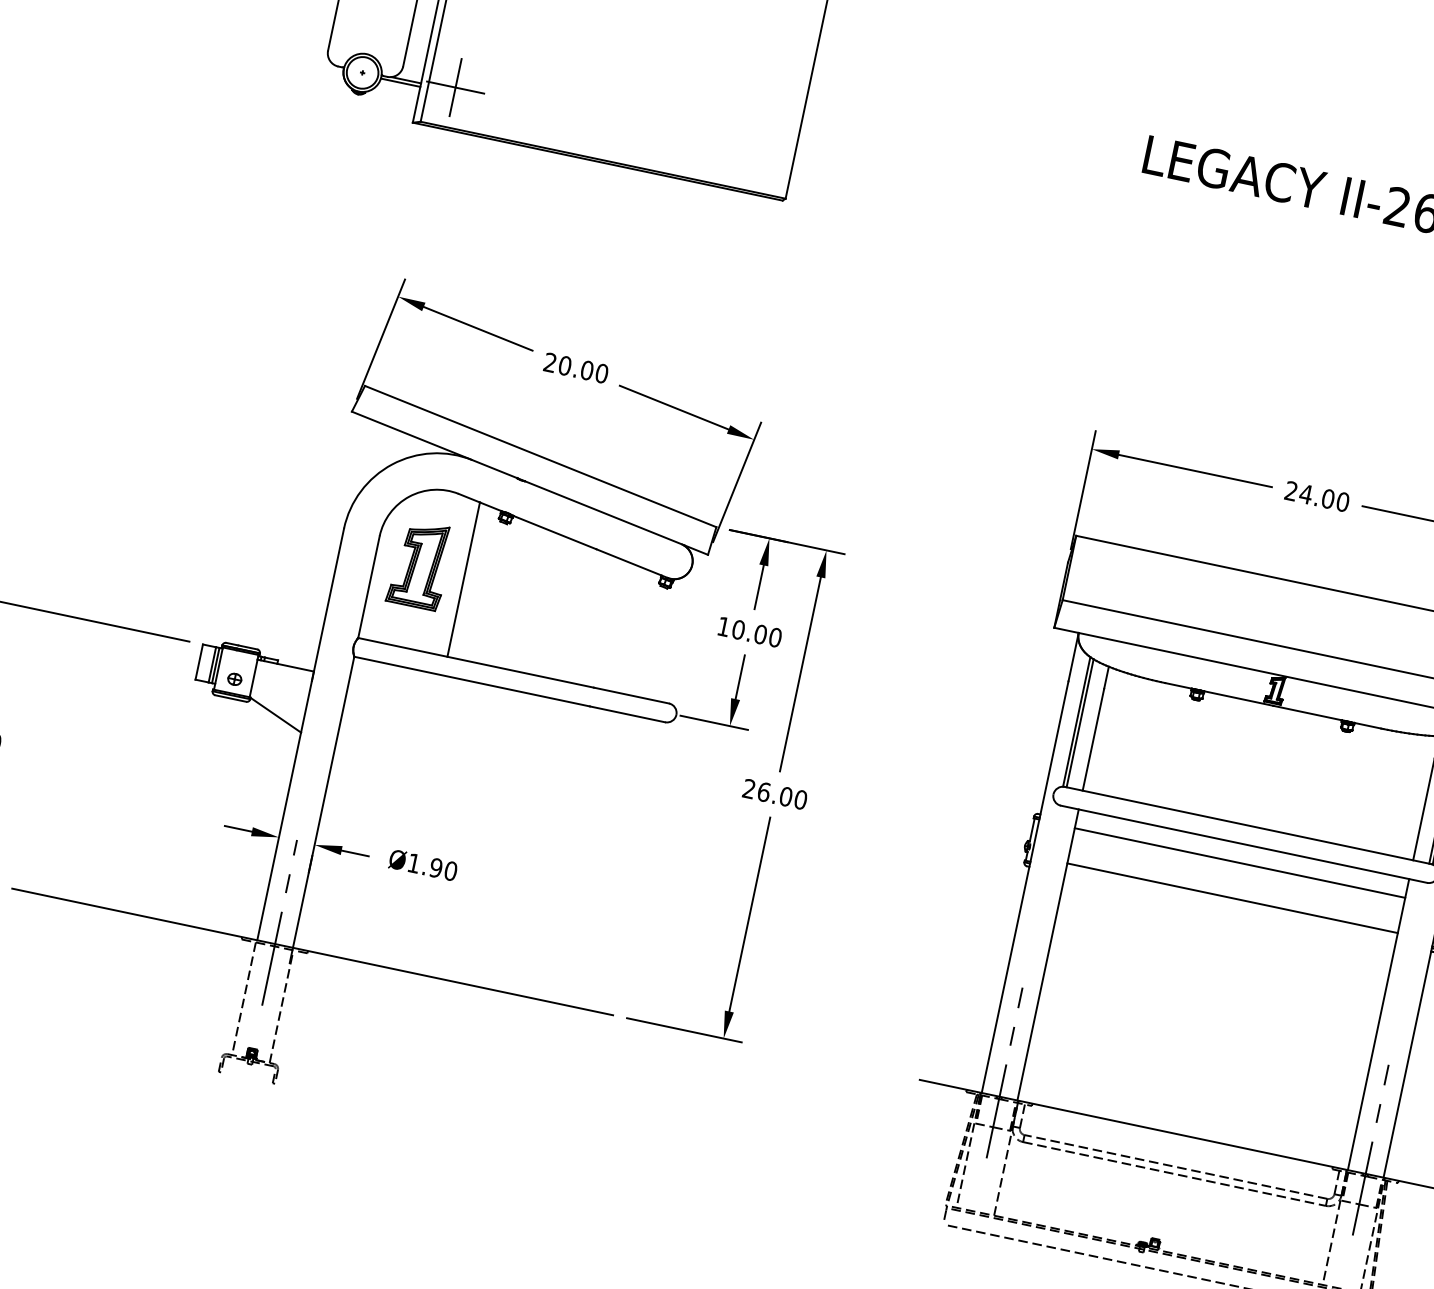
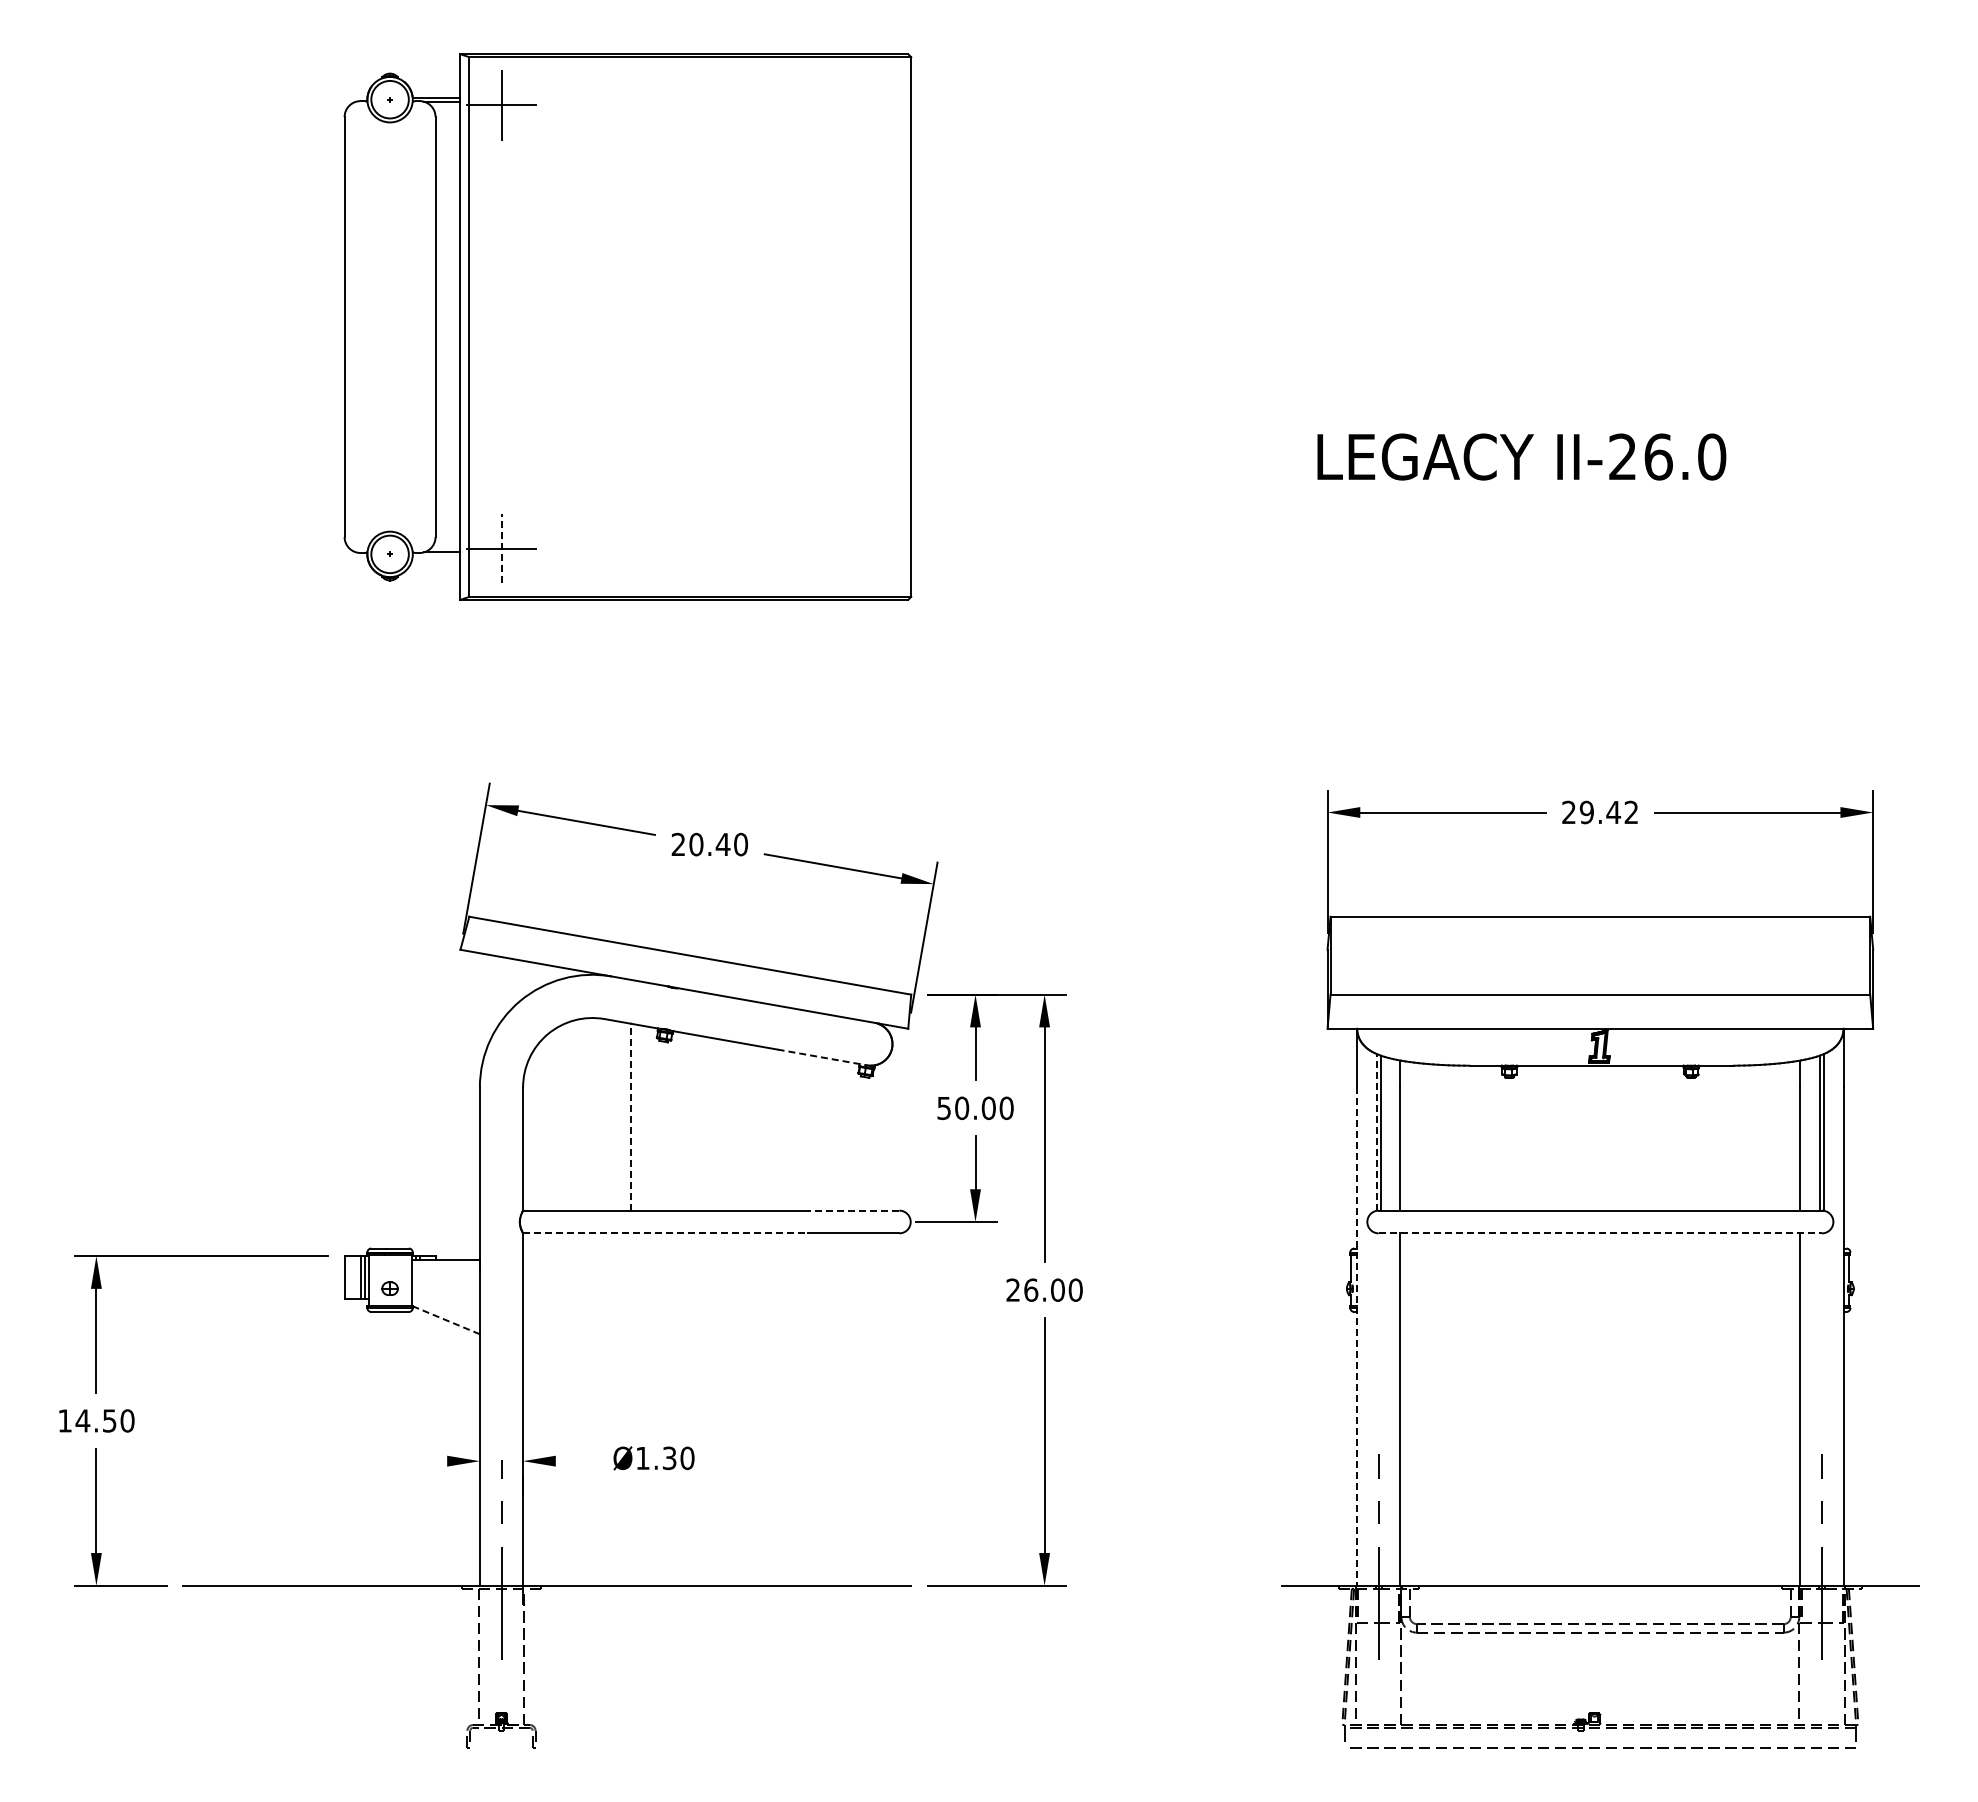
line: (400, 82) -> (436, 556), removed
line: (455, 87) -> (501, 548), solid -> dashed
text: (586, 370) -> (722, 844), 20.00 -> 20.40
text: (1323, 498) -> (1608, 812), 24.00 -> 29.42
line: (632, 563) -> (822, 1057), solid -> dashed
part: (419, 564) -> (576, 1110), removed
line: (464, 579) -> (631, 1116), solid -> dashed
text: (723, 626) -> (943, 1108), 10.00 -> 50.00
line: (471, 681) -> (665, 1233), solid -> dashed
line: (631, 695) -> (853, 1210), solid -> dashed
line: (275, 715) -> (445, 1320), solid -> dashed
line: (1076, 721) -> (1376, 1131), solid -> dashed
line: (238, 829) -> (430, 1461), removed
line: (1244, 844) -> (1600, 1233), solid -> dashed
line: (354, 853) -> (571, 1461), removed
line: (1240, 863) -> (1600, 1256), removed
text: (436, 867) -> (669, 1457), Ø1.90 -> Ø1.30
line: (1025, 887) -> (1357, 1337), solid -> dashed
line: (1232, 898) -> (1600, 1298), removed

